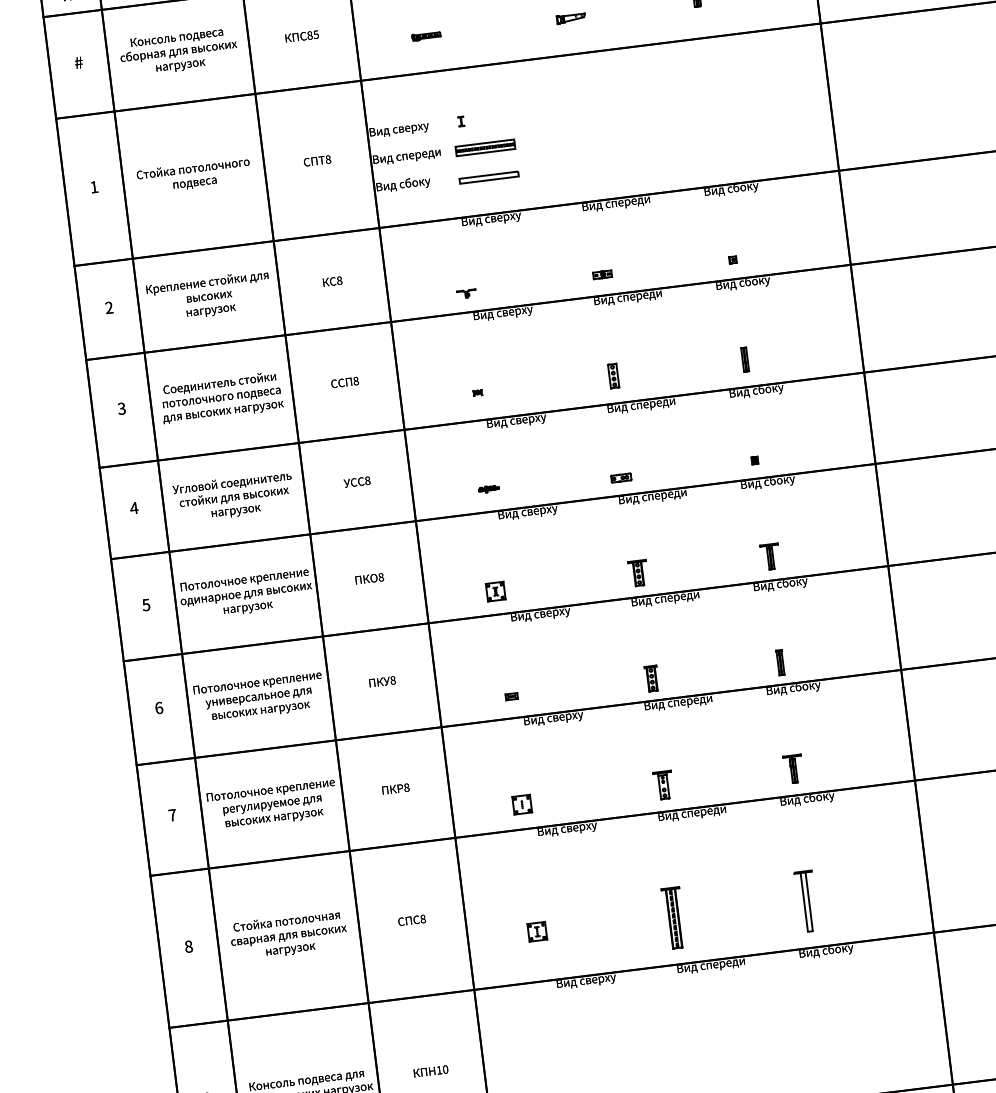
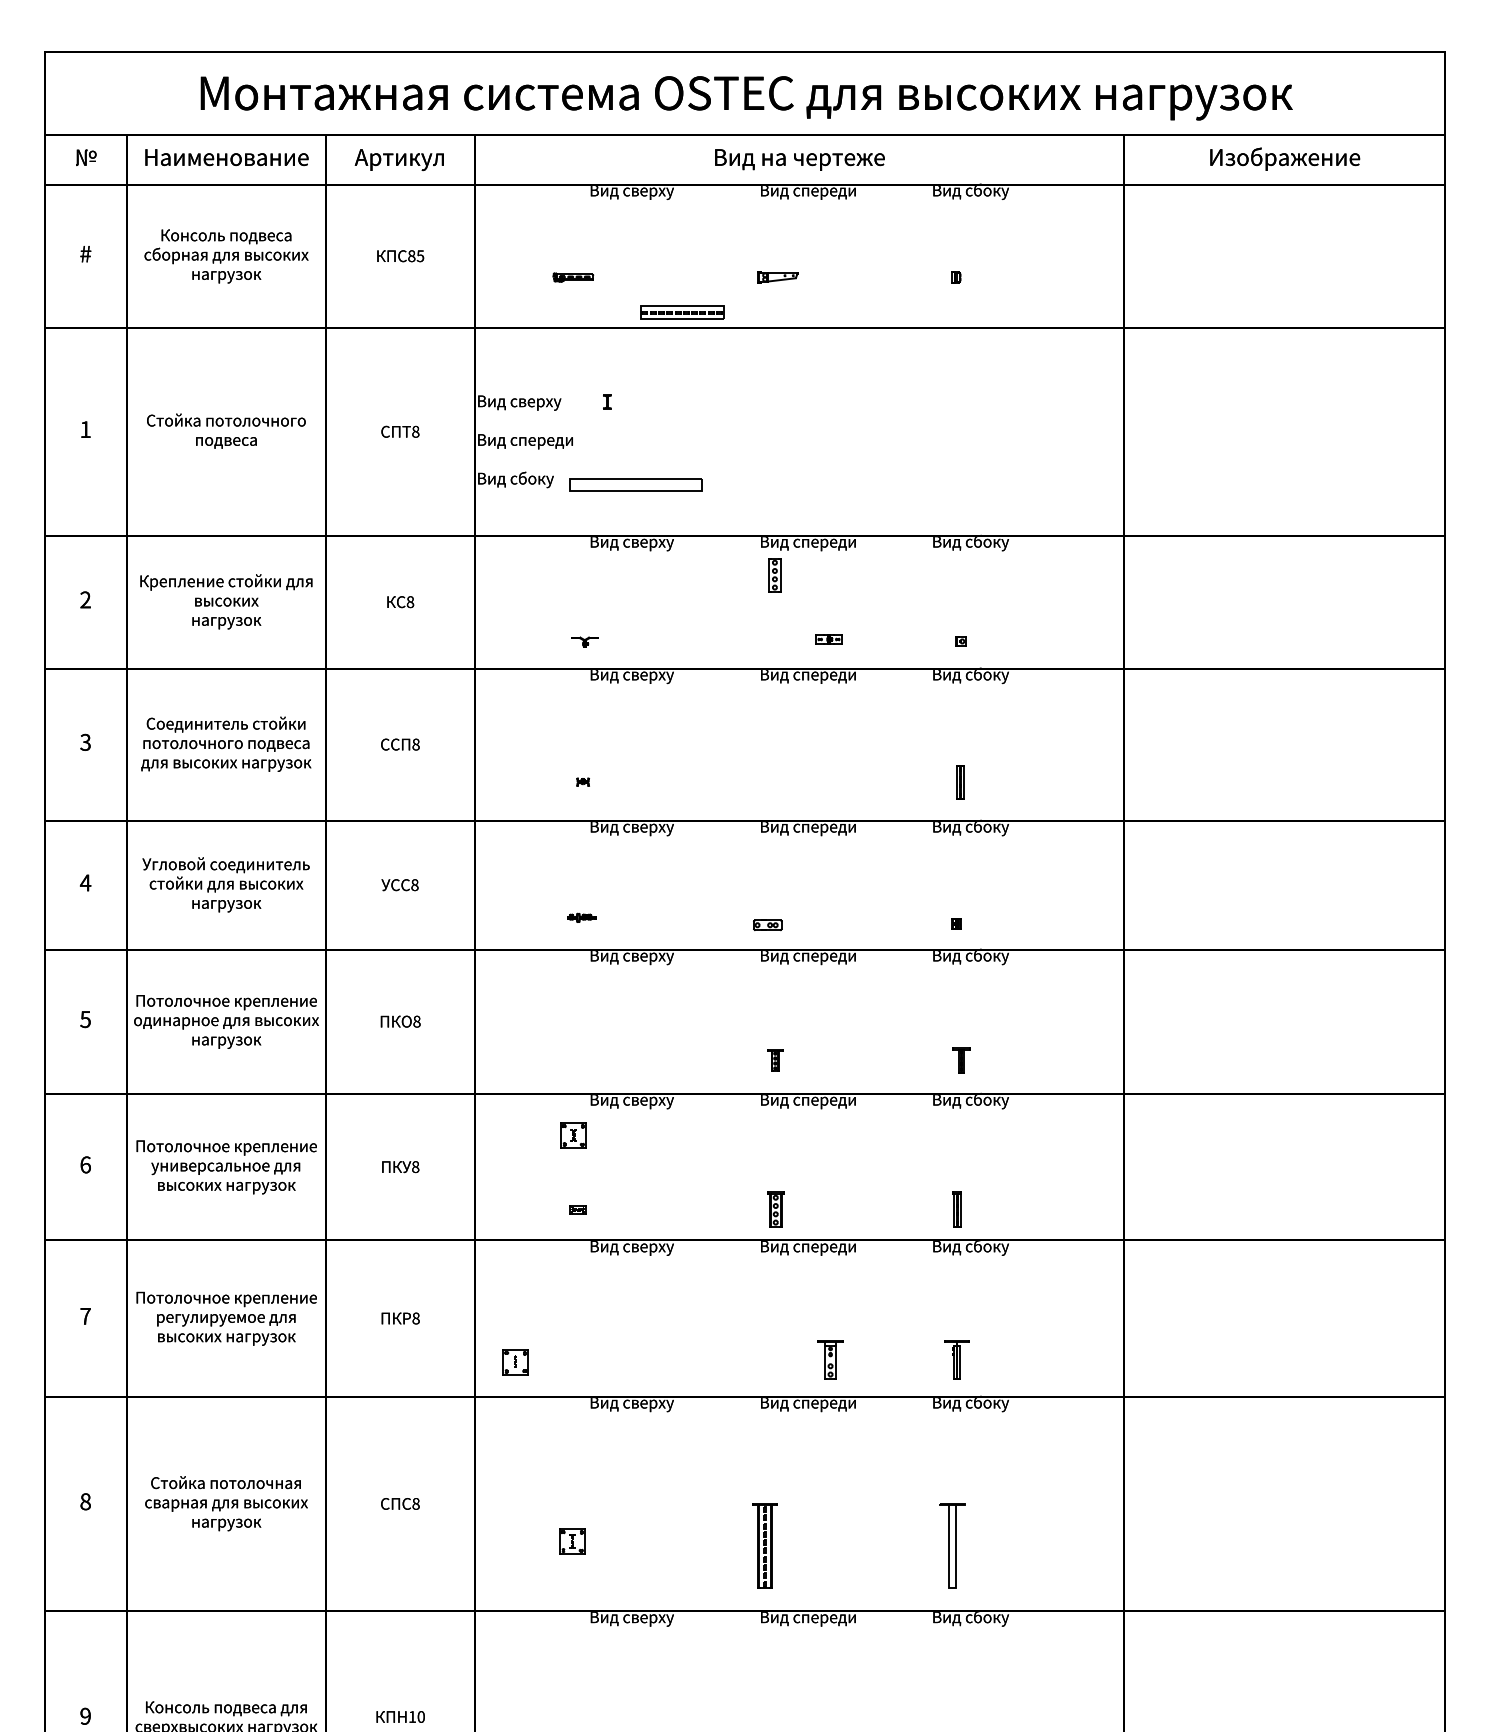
part: (485, 147) -> (682, 312), moved
part: (489, 177) -> (636, 484), size x1.6
part: (602, 274) -> (828, 639), moved
part: (613, 376) -> (774, 575), moved
part: (770, 556) -> (961, 1060), size x0.7
part: (638, 573) -> (775, 1060), size x0.6
part: (495, 591) -> (573, 1135), moved
part: (663, 785) -> (830, 1359), moved
part: (522, 804) -> (515, 1362), moved

